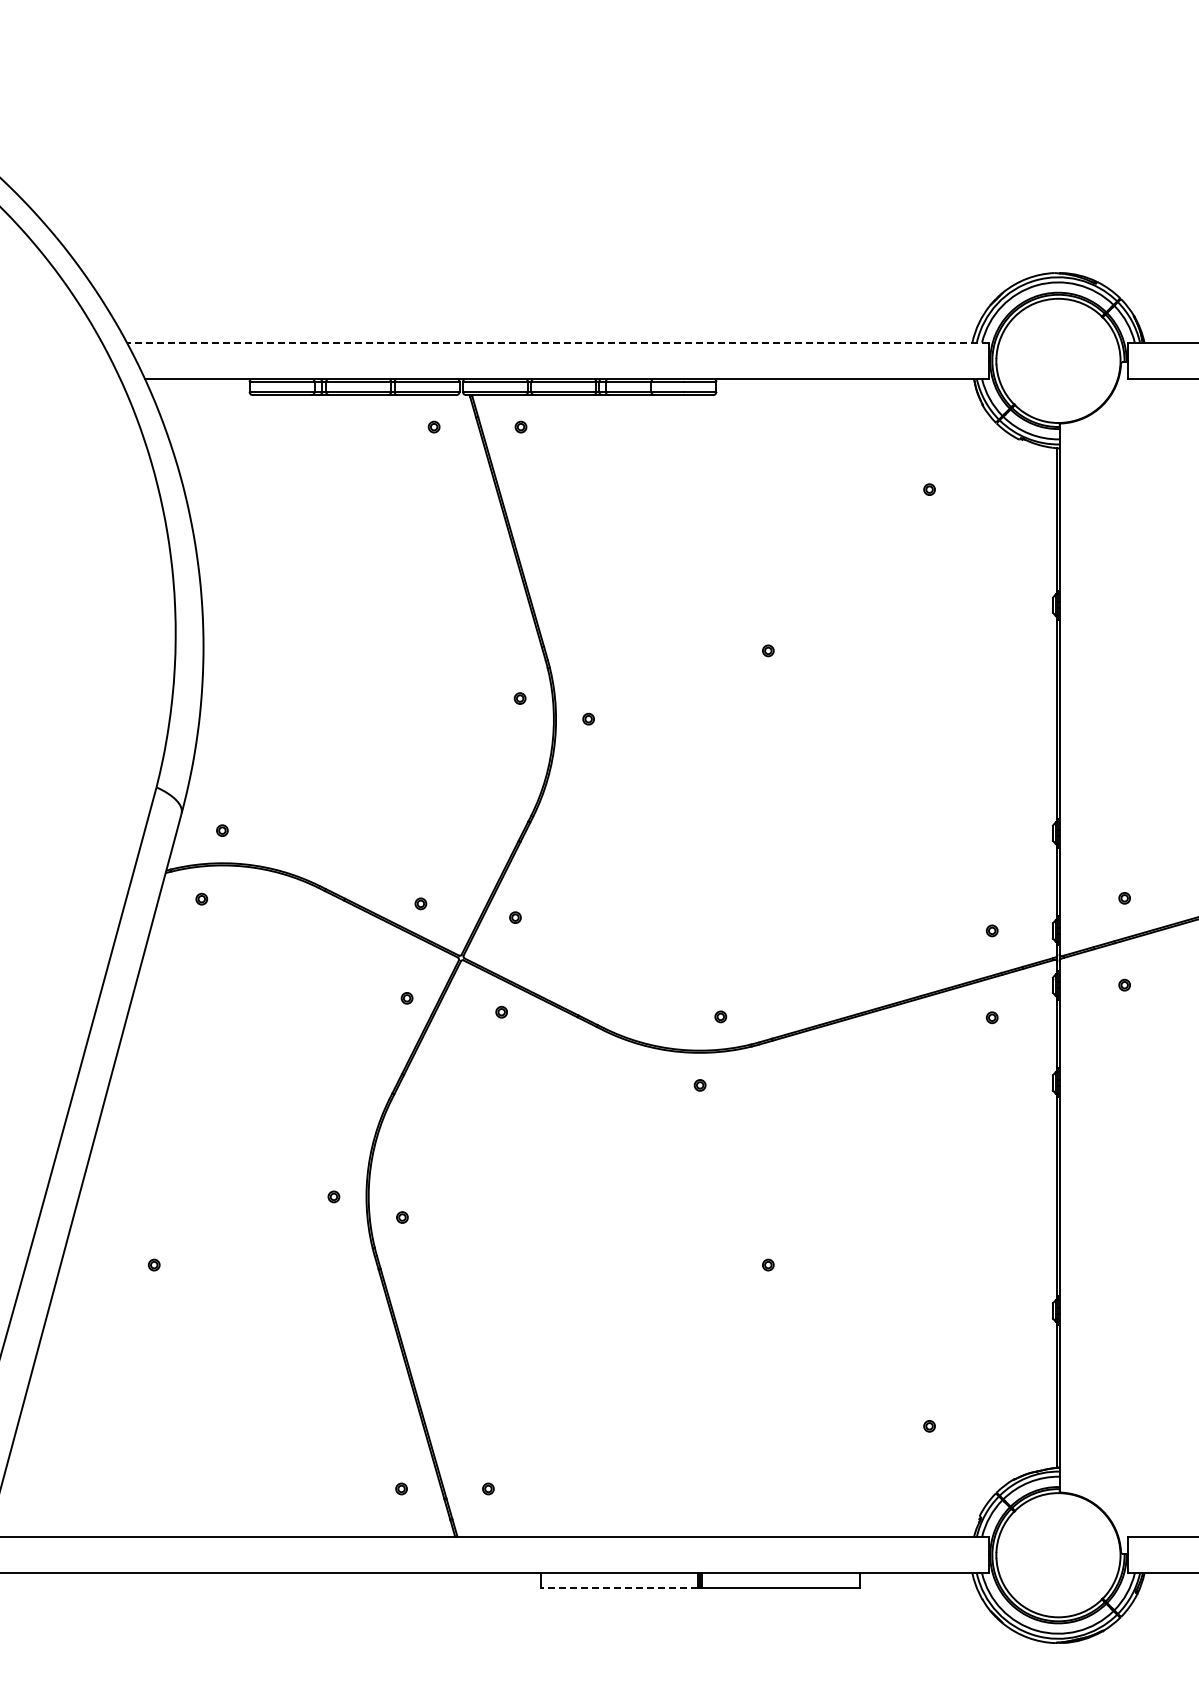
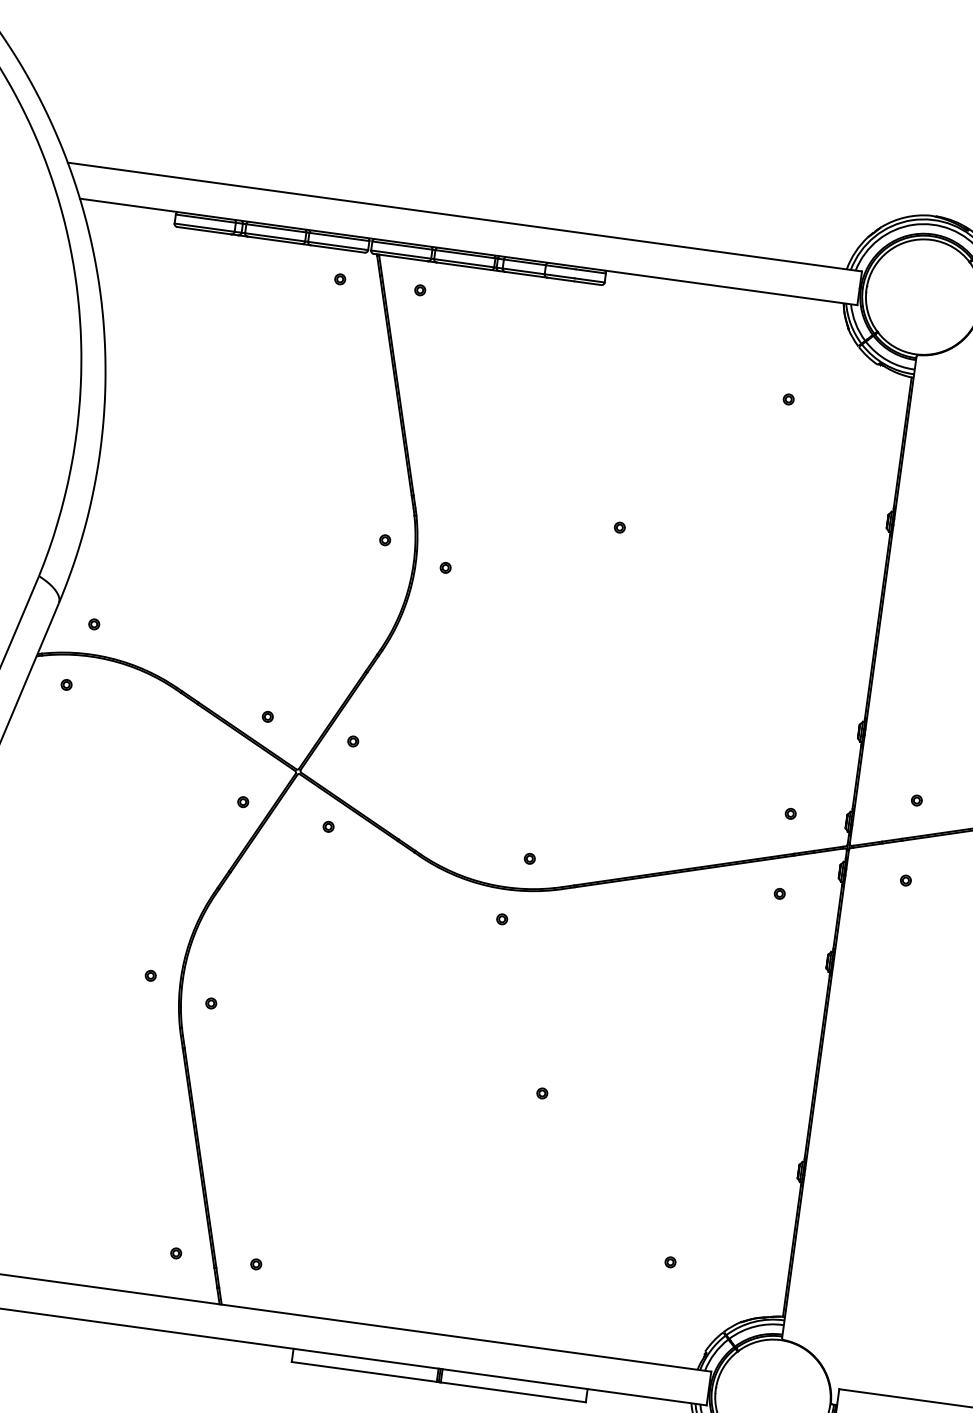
line: (557, 342) -> (464, 216), dashed -> solid
line: (619, 1587) -> (364, 1371), dashed -> solid

